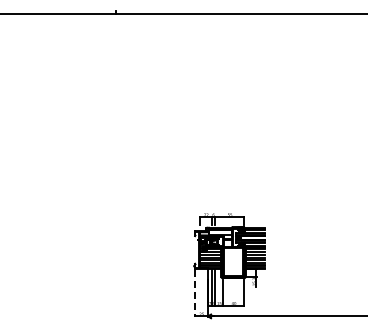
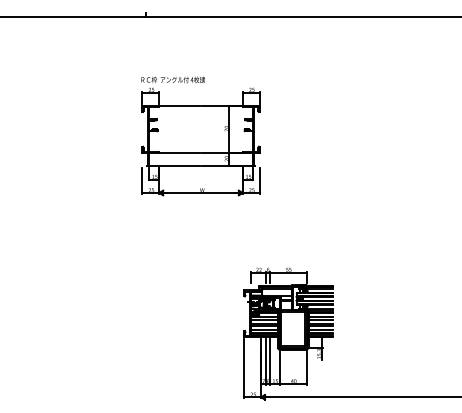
part: (159, 108) -> (200, 136), added
line: (194, 294) -> (244, 369), dashed -> solid

